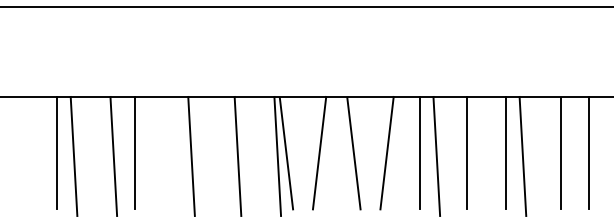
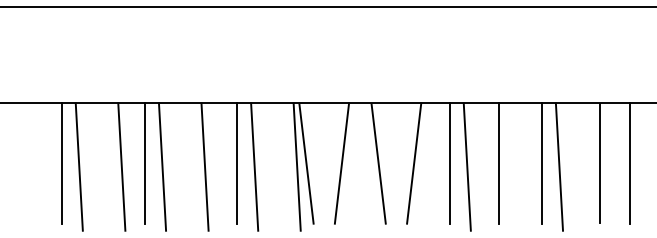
line: (220, 153) -> (236, 163), added
line: (151, 155) -> (162, 166), added

